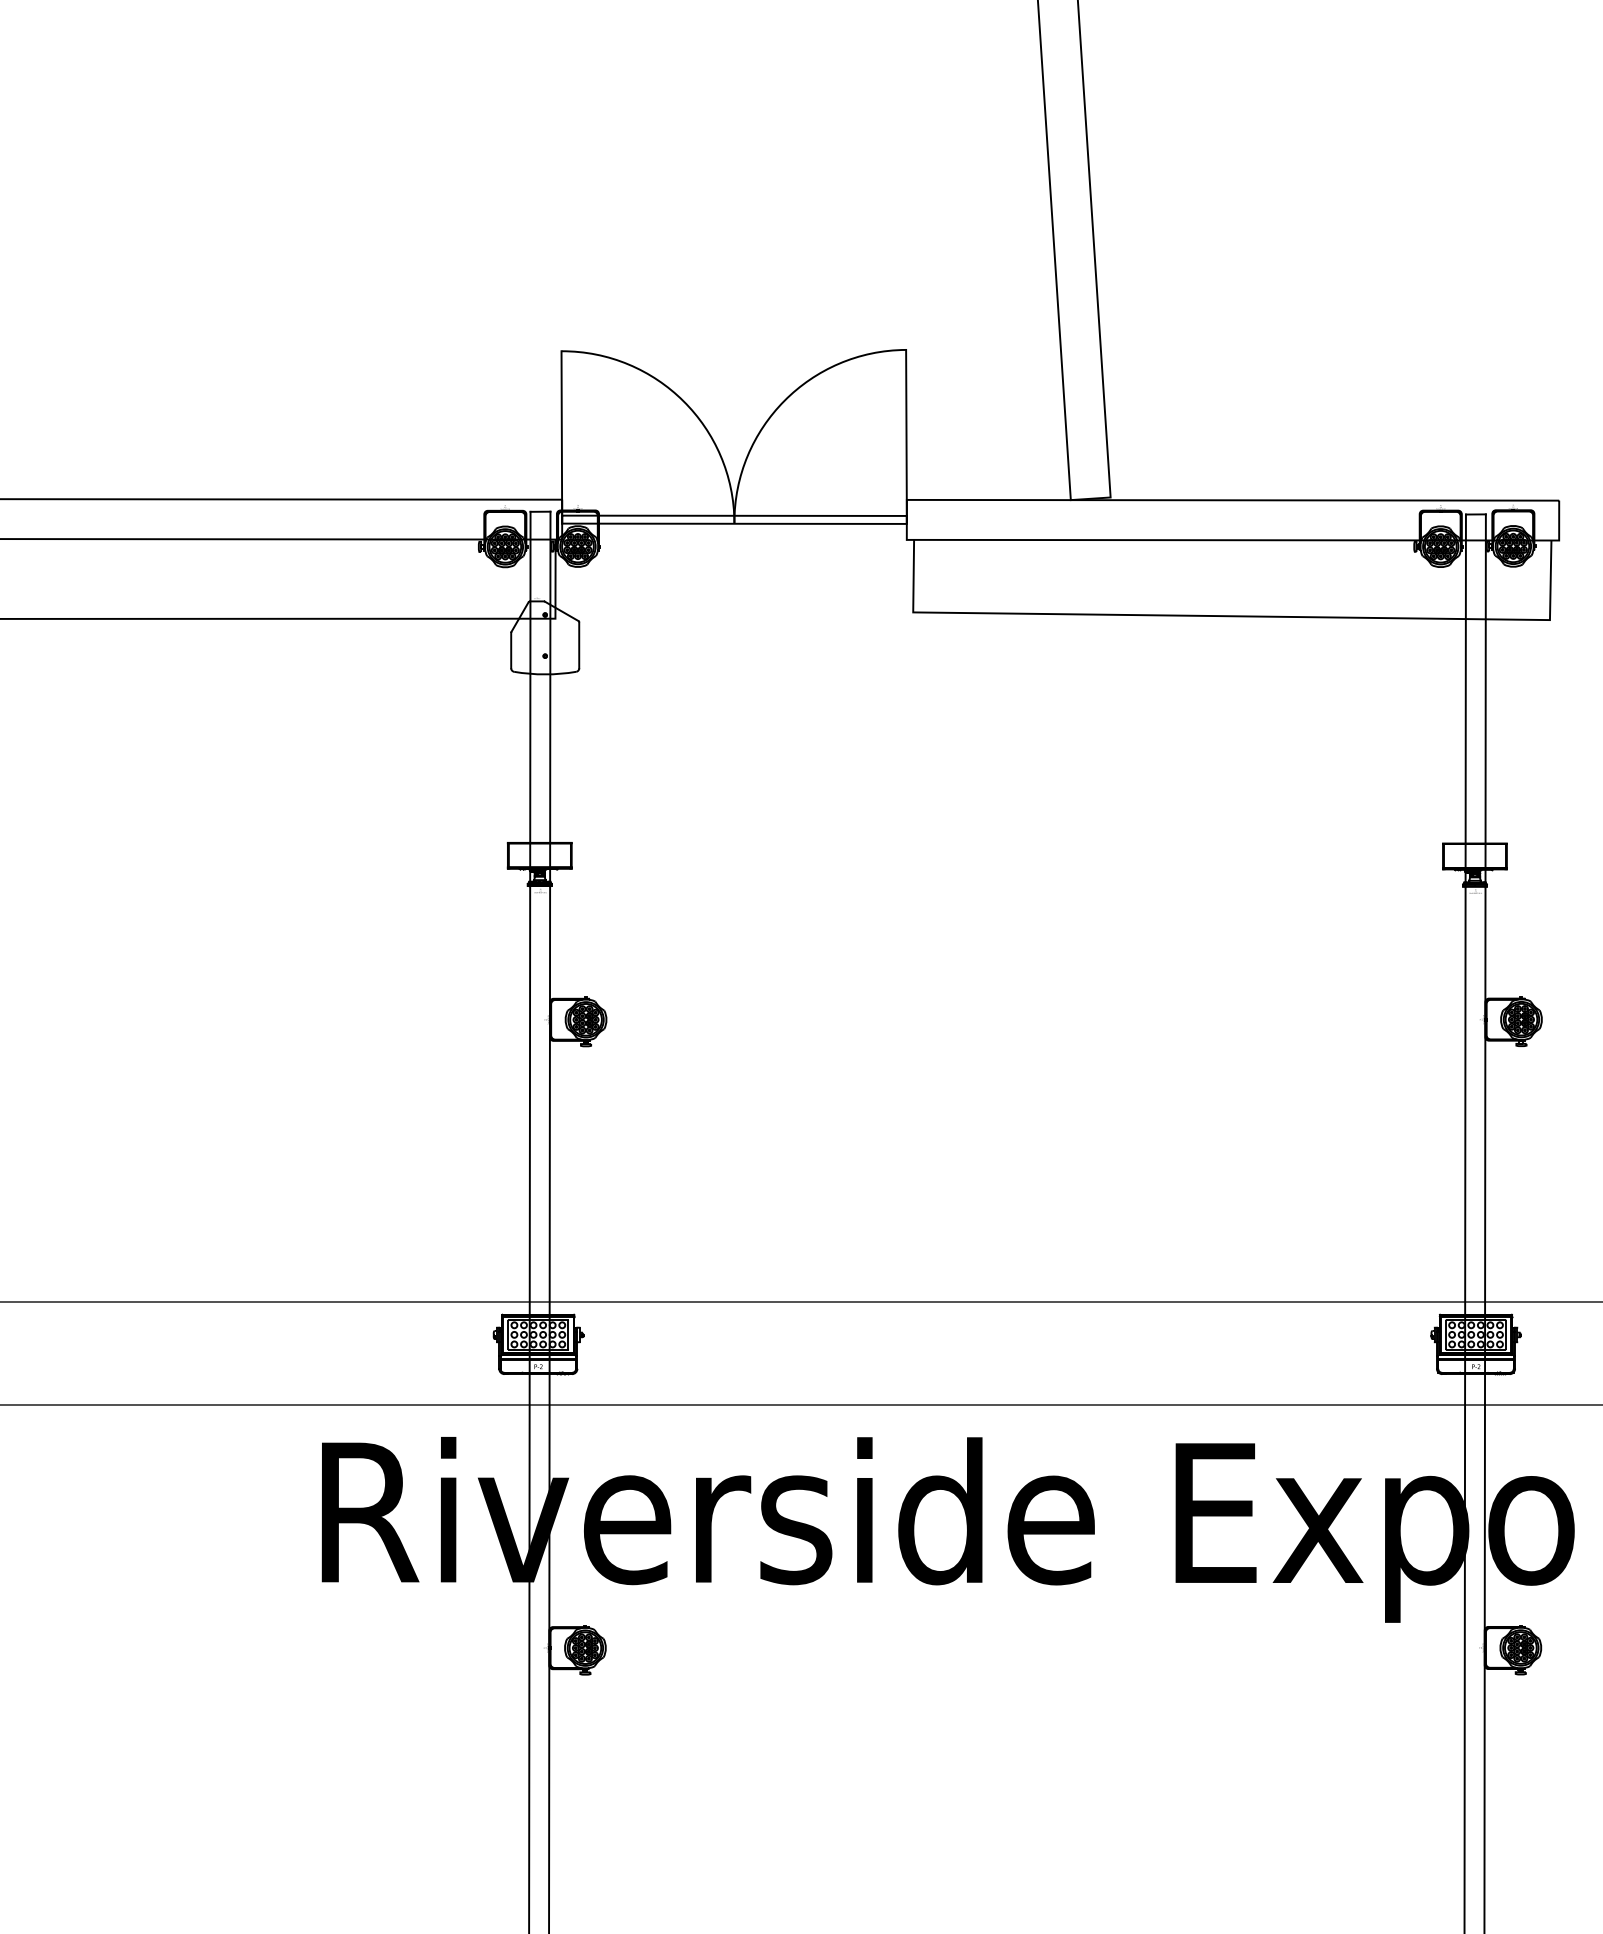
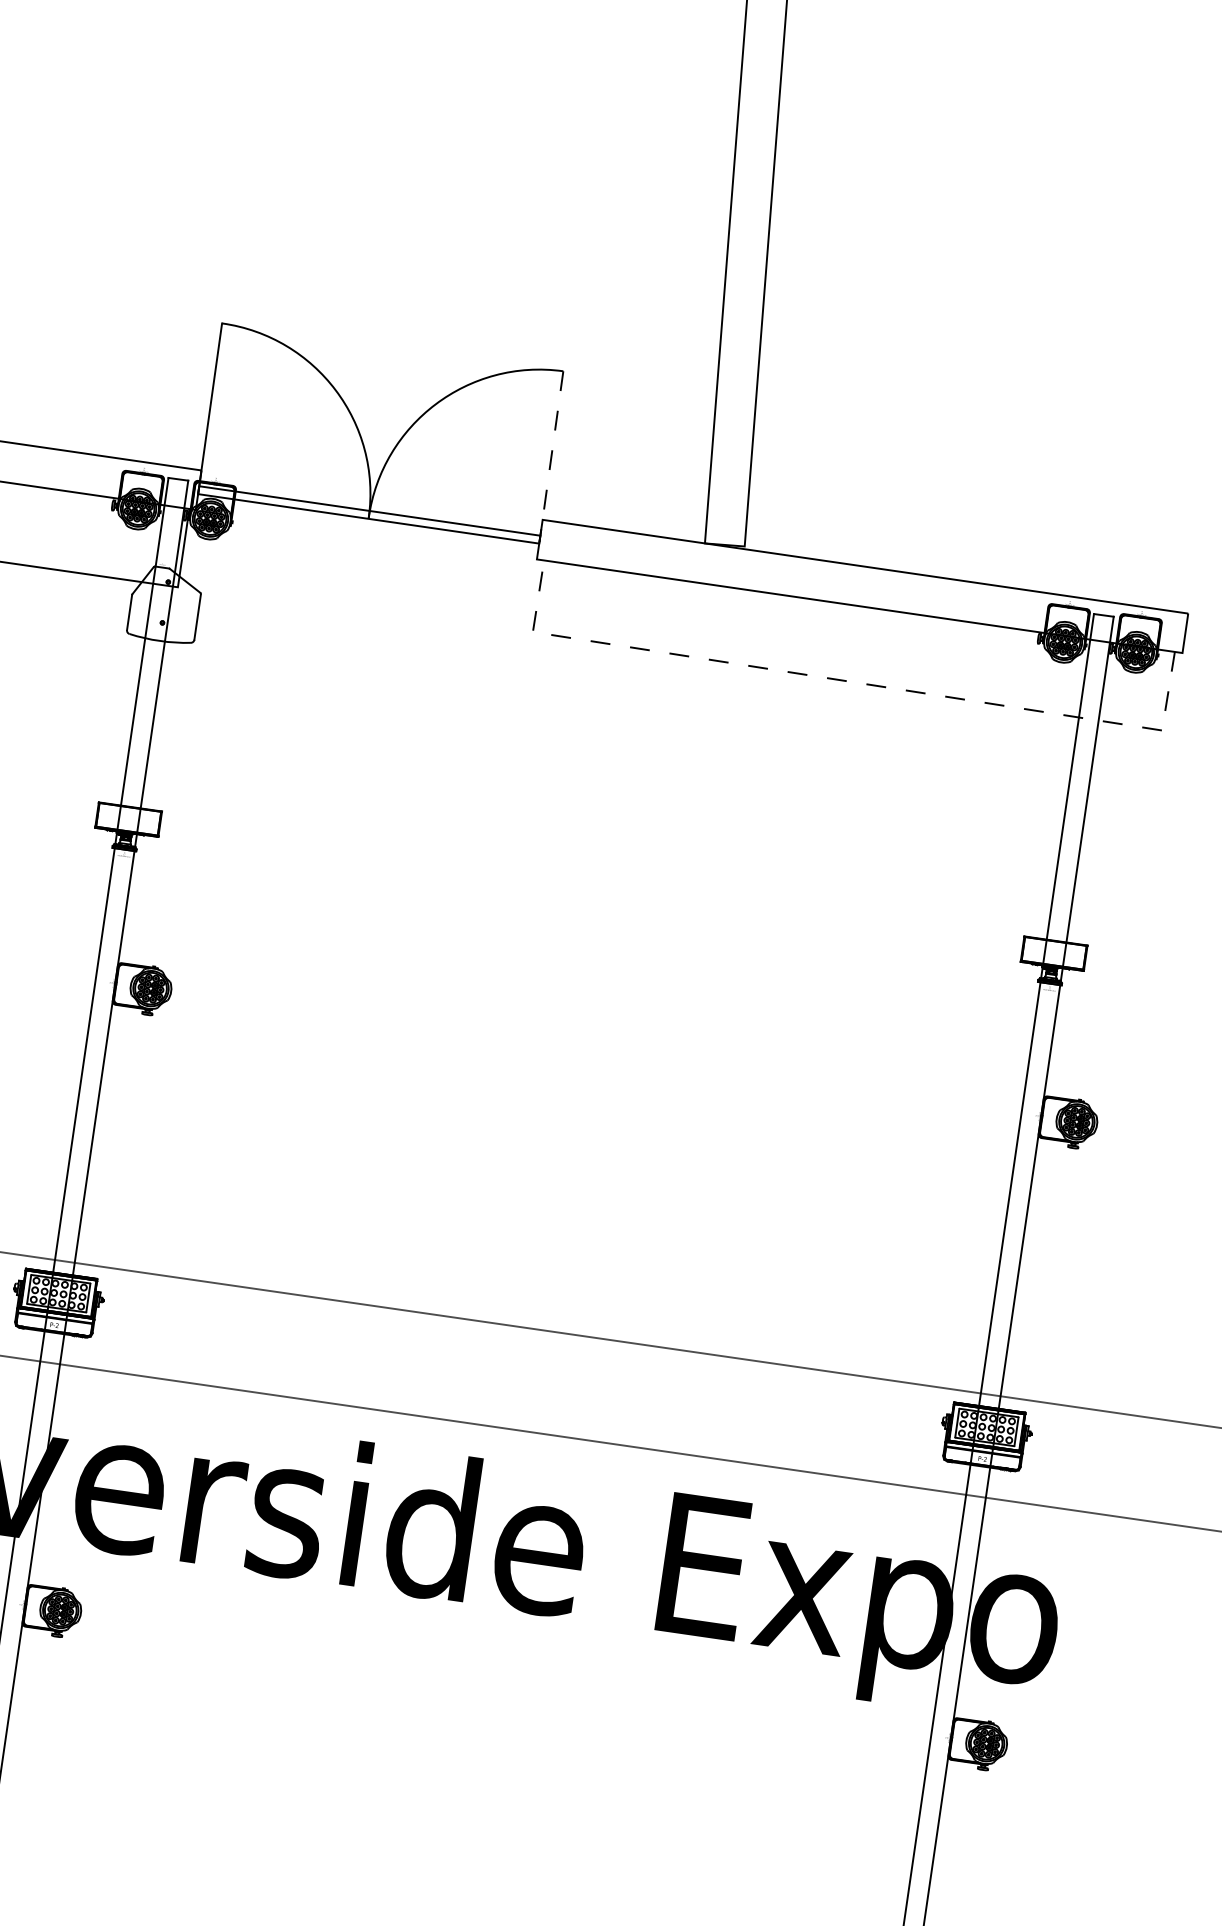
line: (906, 436) -> (551, 457), solid -> dashed
line: (1235, 616) -> (851, 682), solid -> dashed

